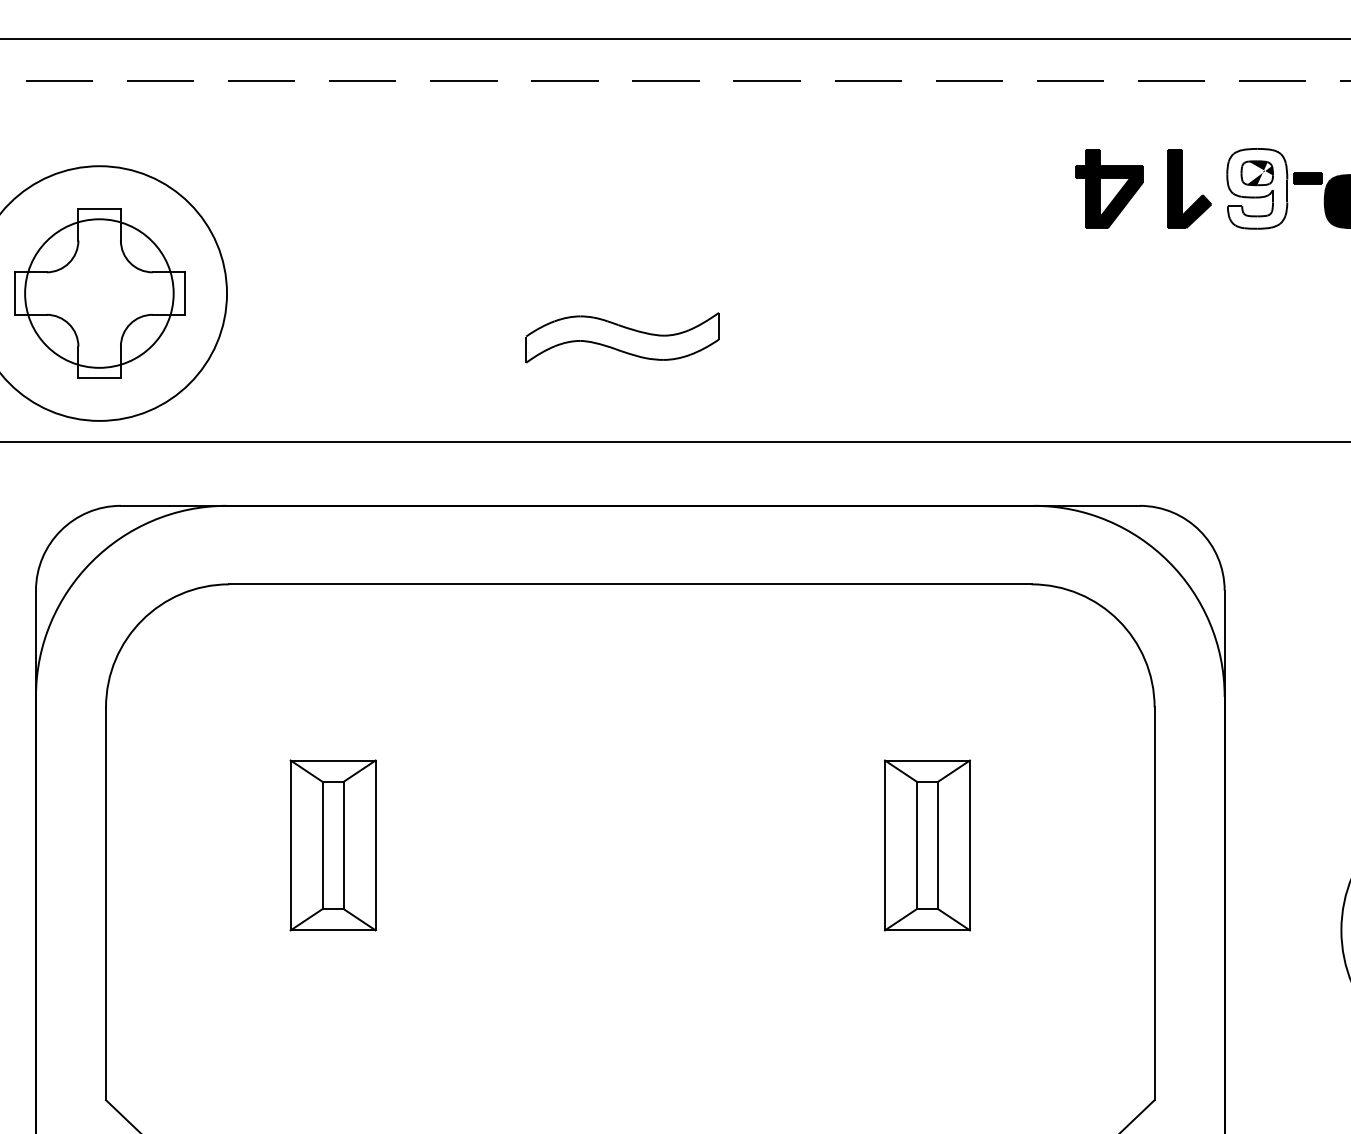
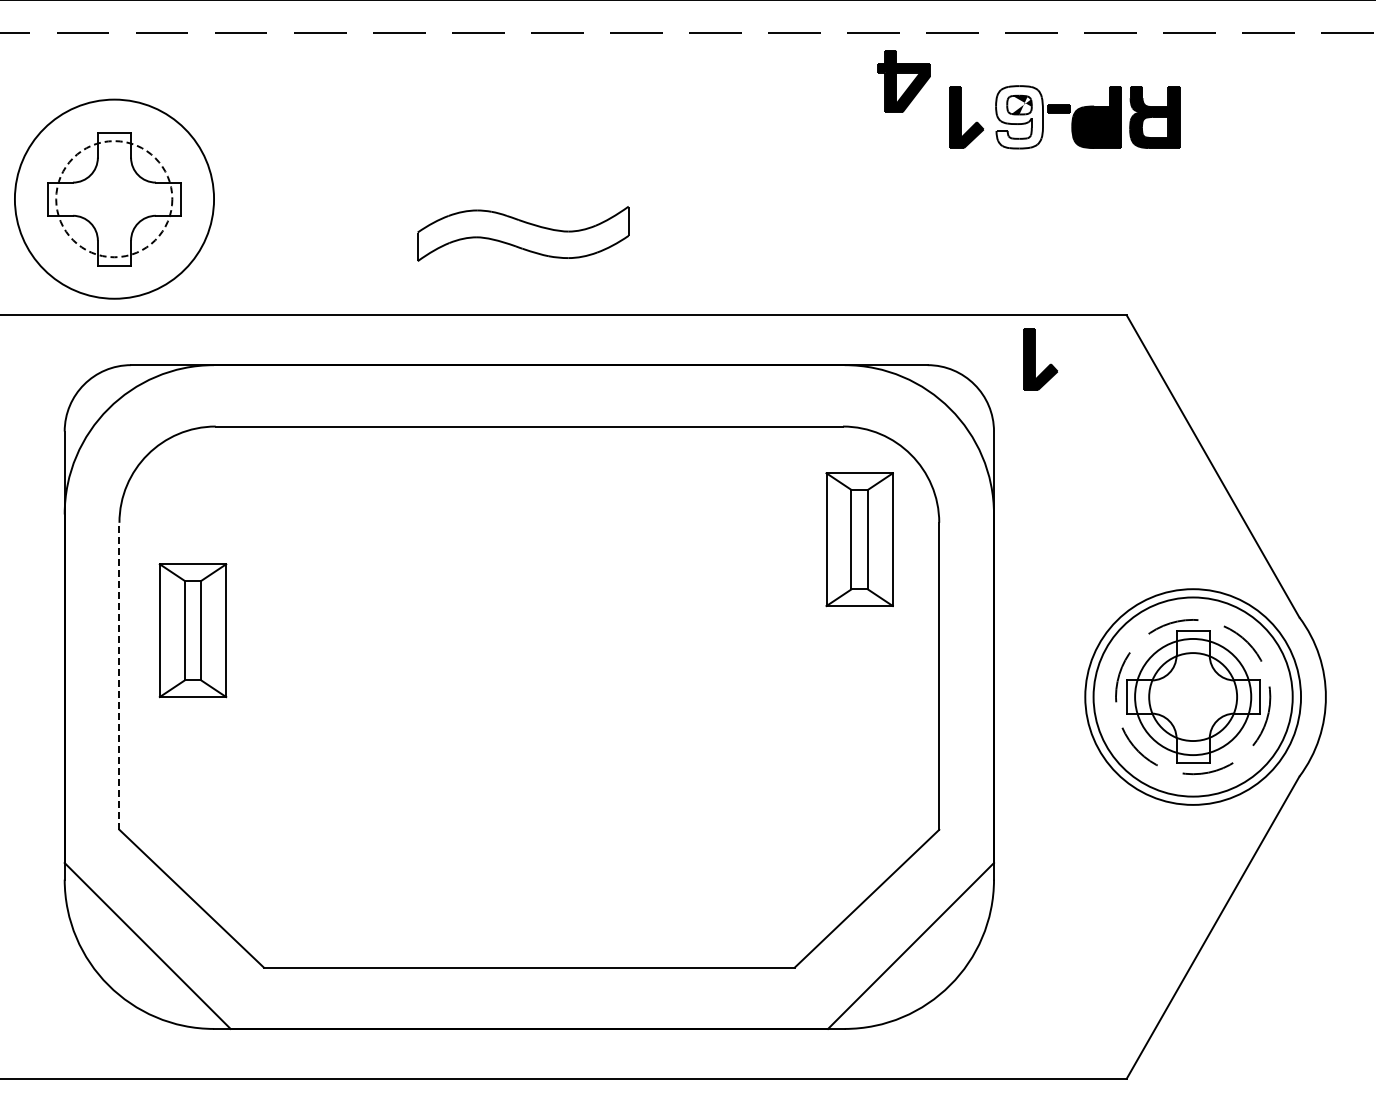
part: (1108, 189) -> (903, 81), moved
circle: (99, 293) -> (114, 199), solid -> dashed
part: (622, 337) -> (523, 233), size x1.4
part: (1284, 498) -> (1040, 359), added
part: (332, 845) -> (192, 630), moved
part: (927, 845) -> (859, 539), moved
line: (106, 904) -> (119, 676), solid -> dashed

